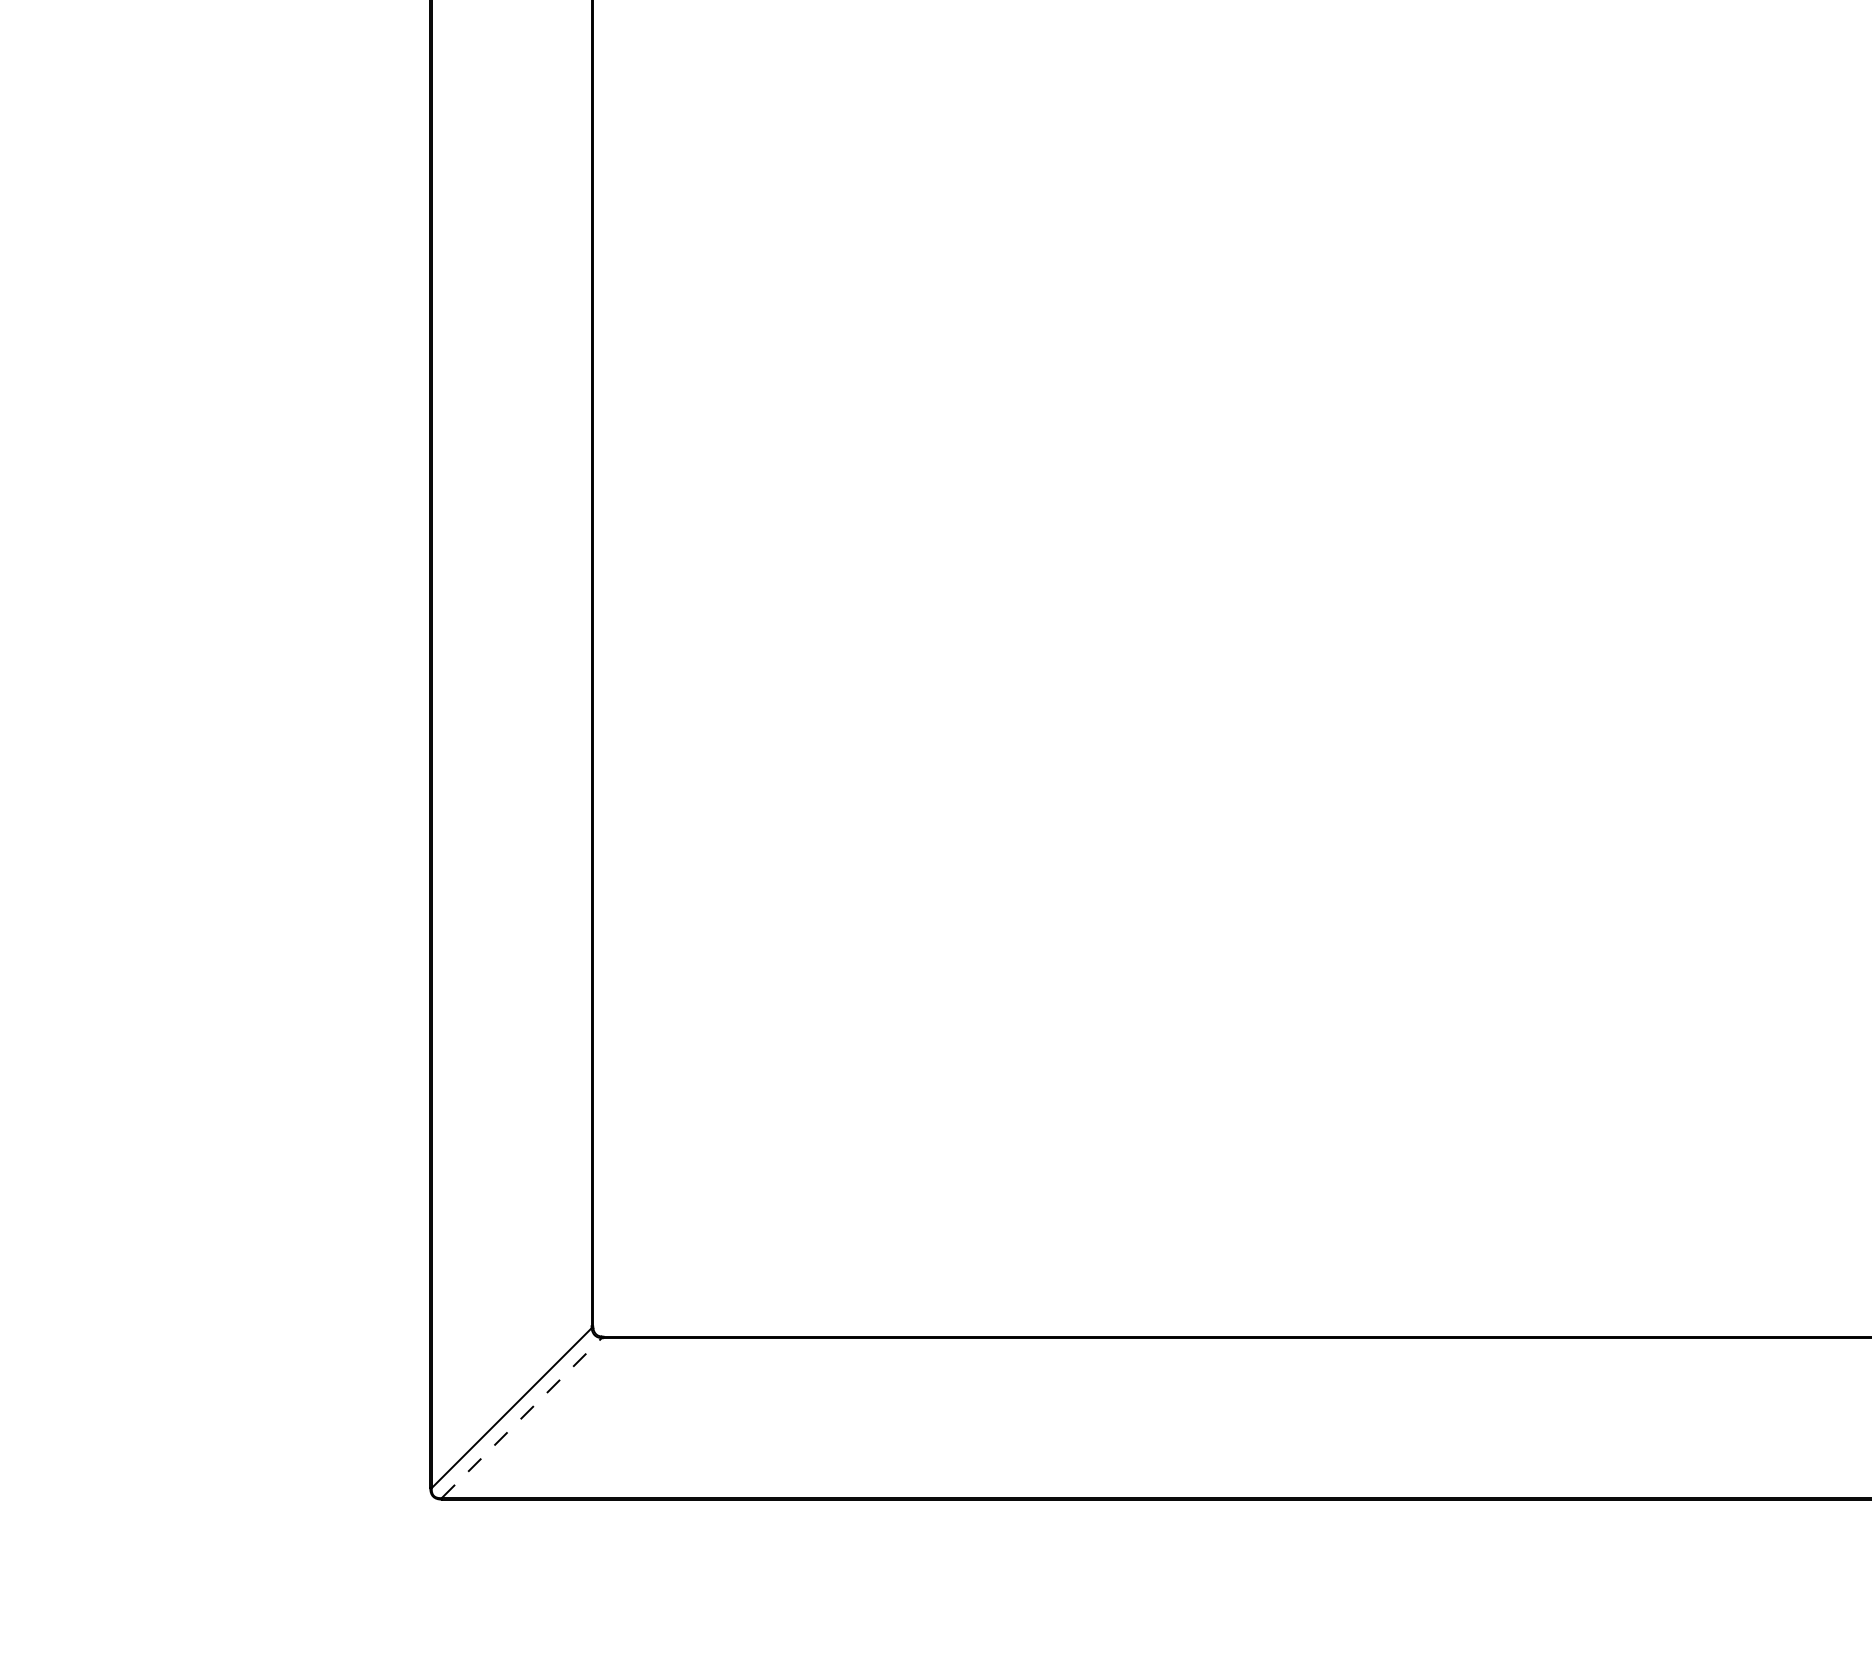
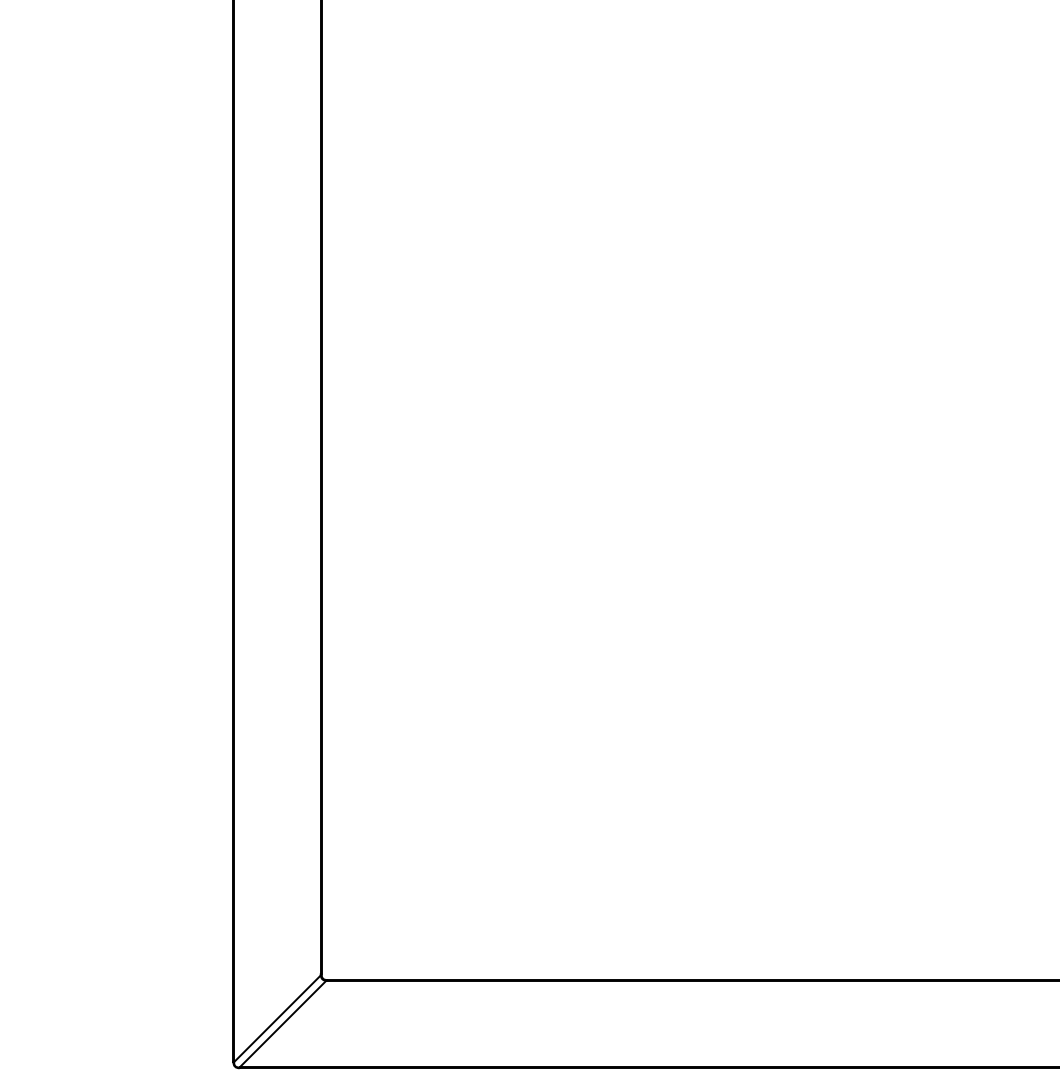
line: (522, 1416) -> (283, 1023), dashed -> solid

